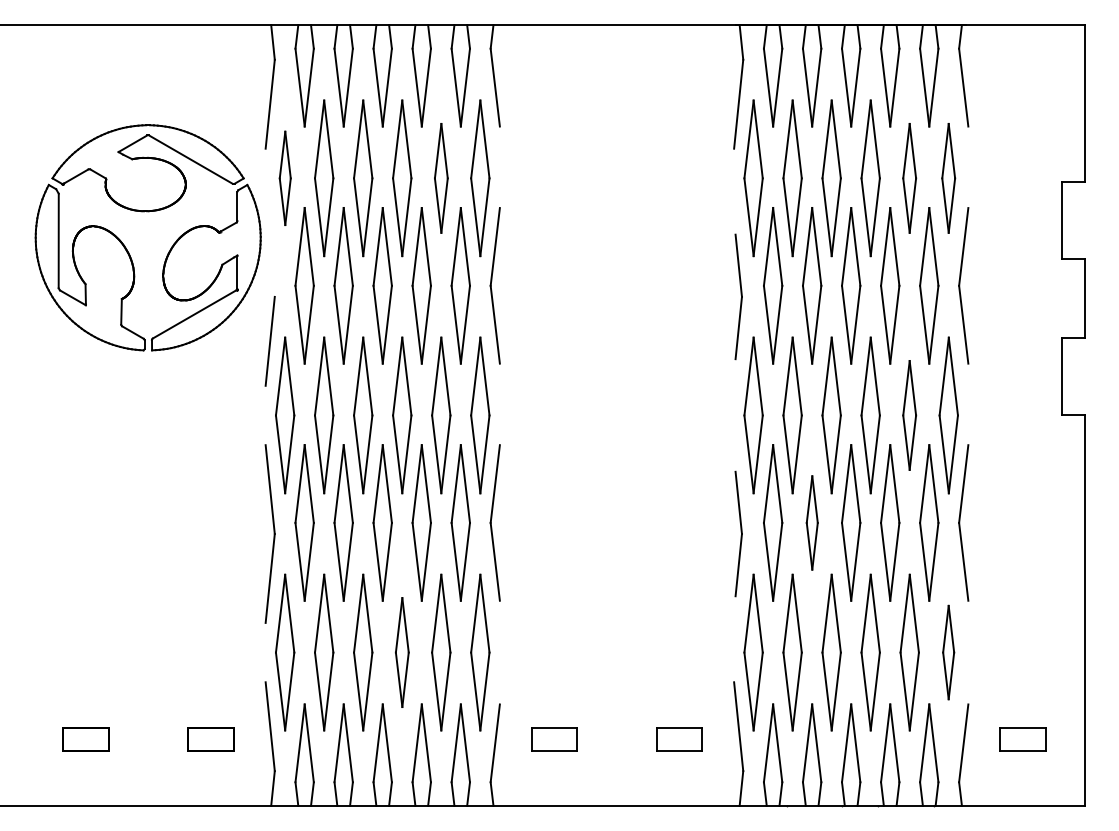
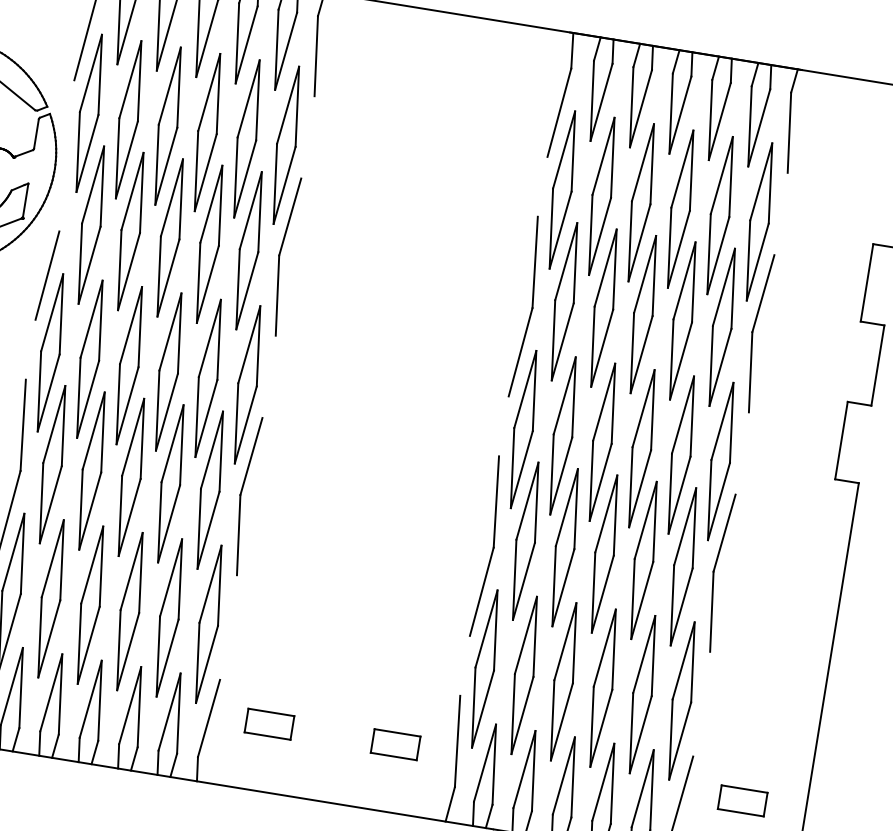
part: (285, 178) -> (89, 113), size x1.67
part: (441, 178) -> (247, 139), size x1.43
part: (909, 178) -> (719, 215), size x1.43
part: (948, 178) -> (759, 222), size x1.43
part: (738, 296) -> (527, 306), size x1.43
part: (909, 415) -> (681, 455), size x1.43
part: (812, 522) -> (565, 547), size x1.67
part: (738, 533) -> (489, 546), size x1.43
part: (402, 652) -> (130, 611), size x1.43
part: (948, 652) -> (681, 700), size x1.67

